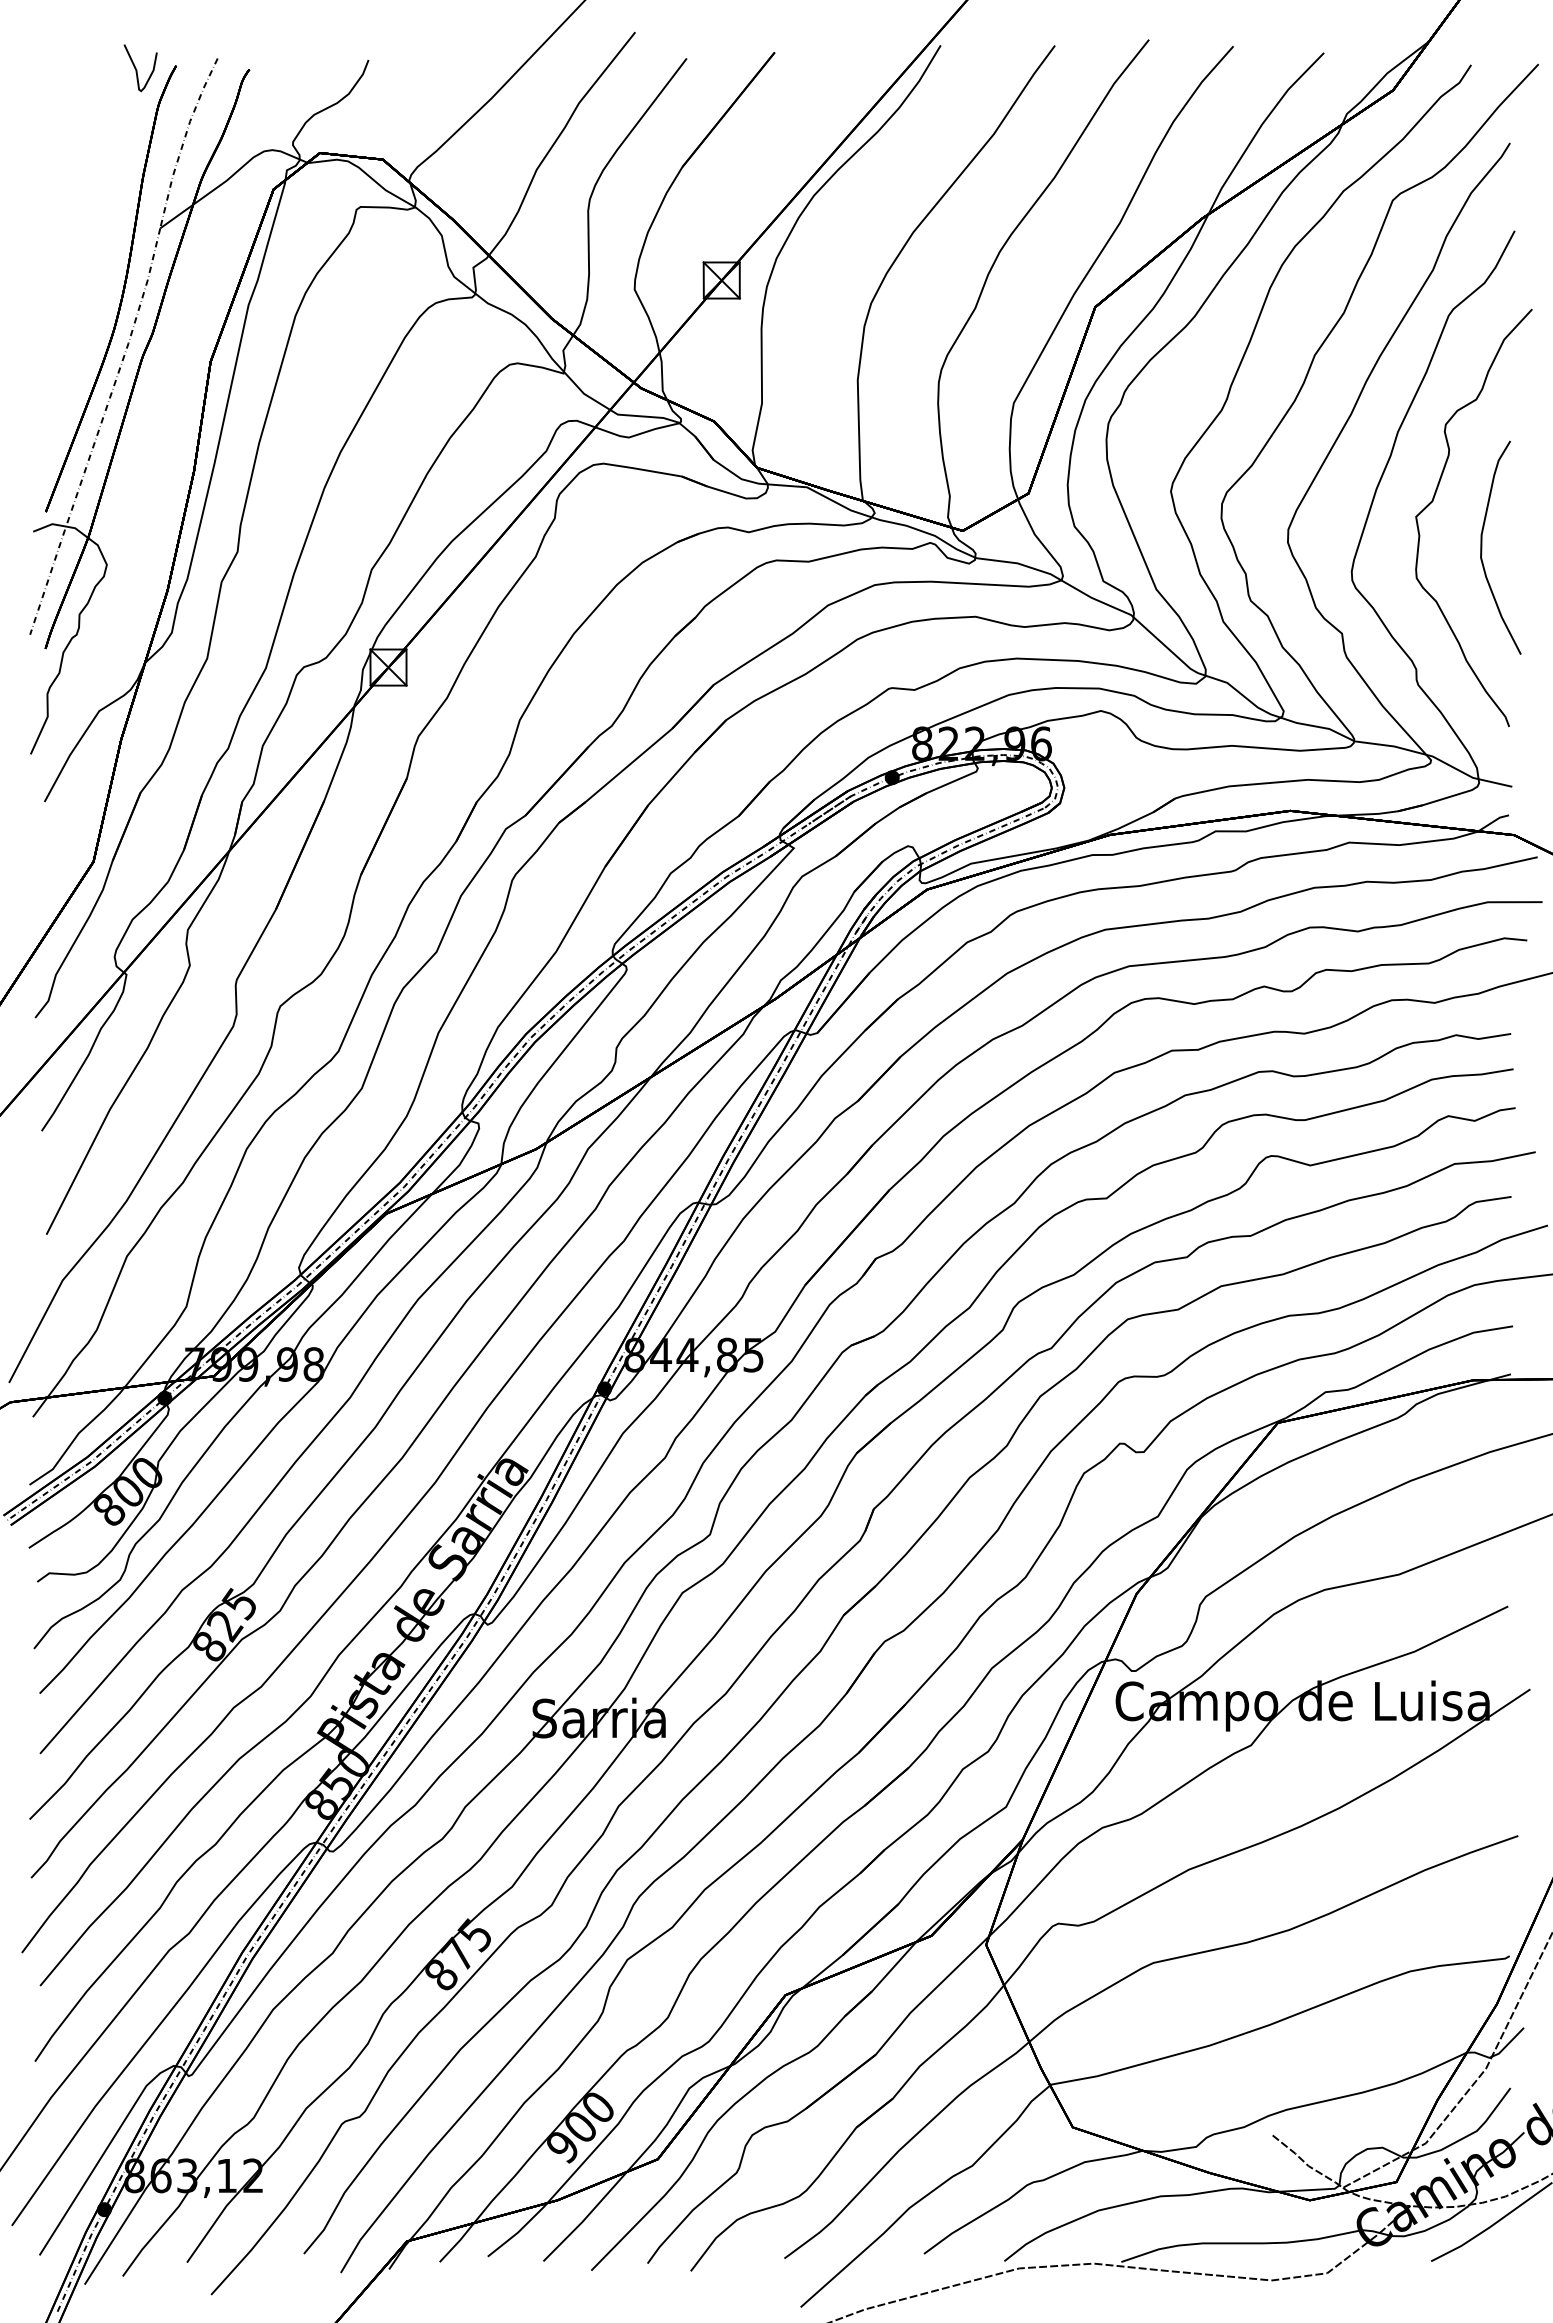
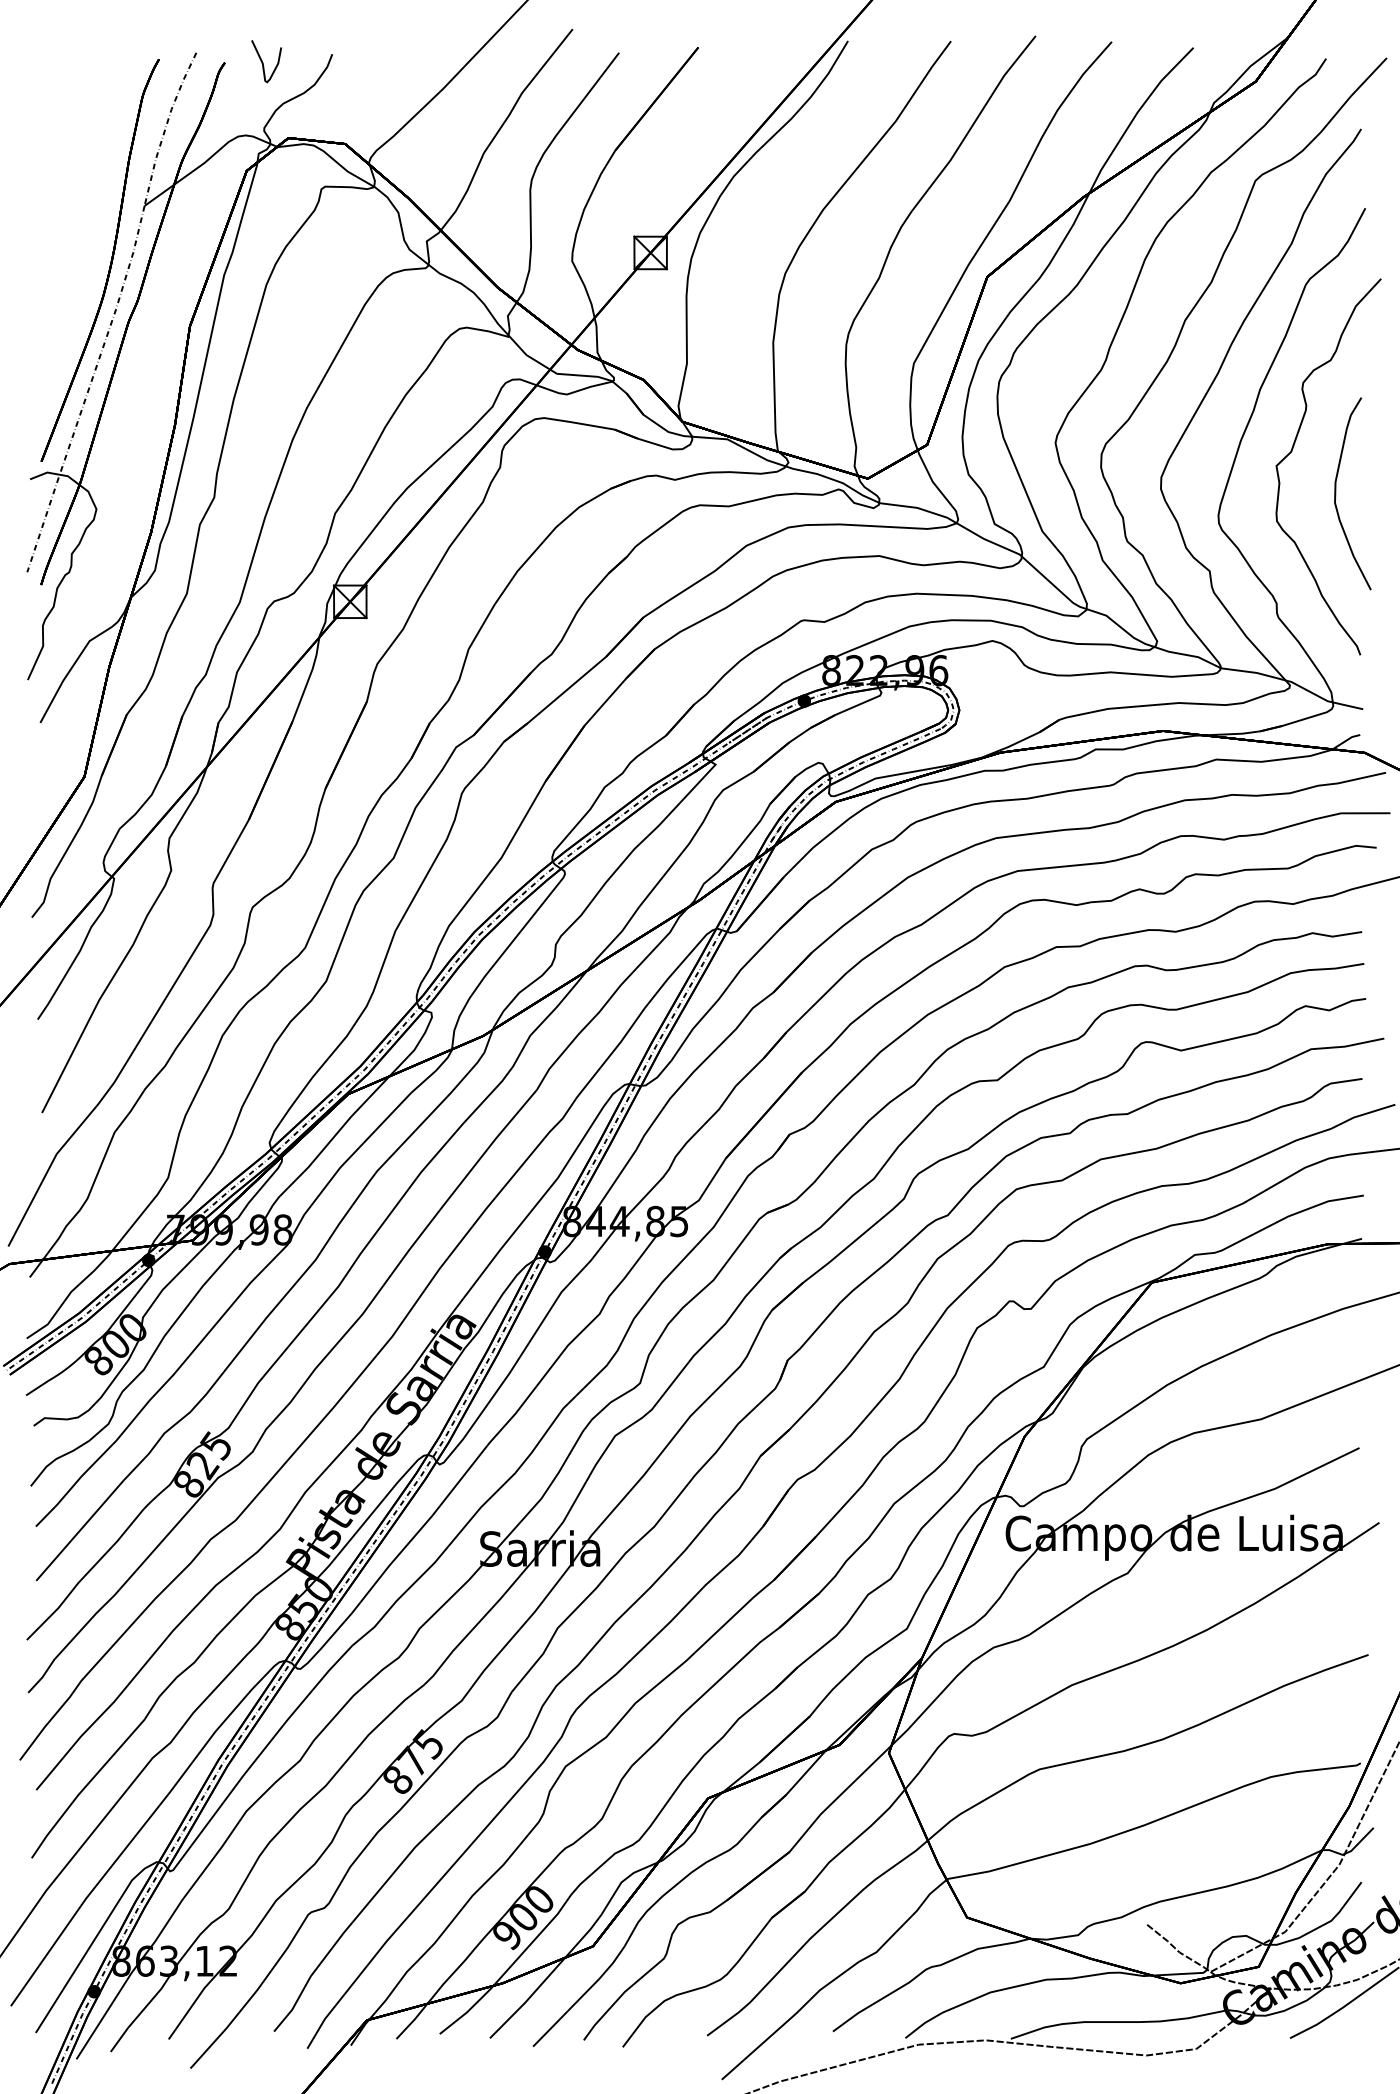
curve: (137, 70) -> (263, 63), moved

